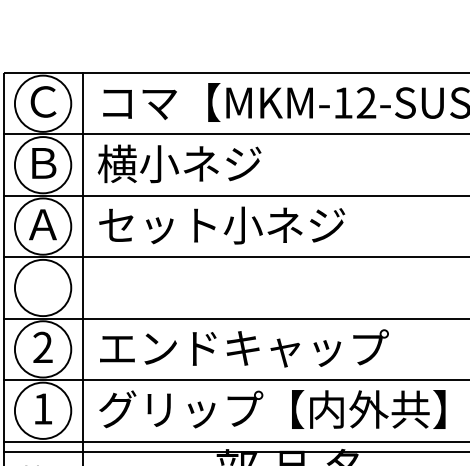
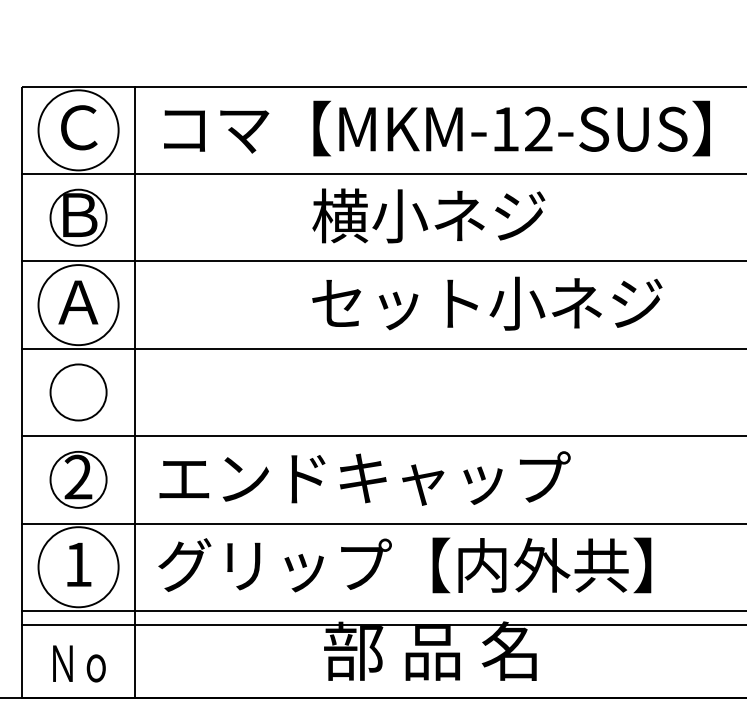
text: (179, 163) -> (428, 215), moved
circle: (43, 165) -> (78, 217), size x0.7
text: (222, 225) -> (487, 303), moved
circle: (43, 288) -> (78, 392), size x0.7
circle: (43, 349) -> (78, 479), size x0.7

